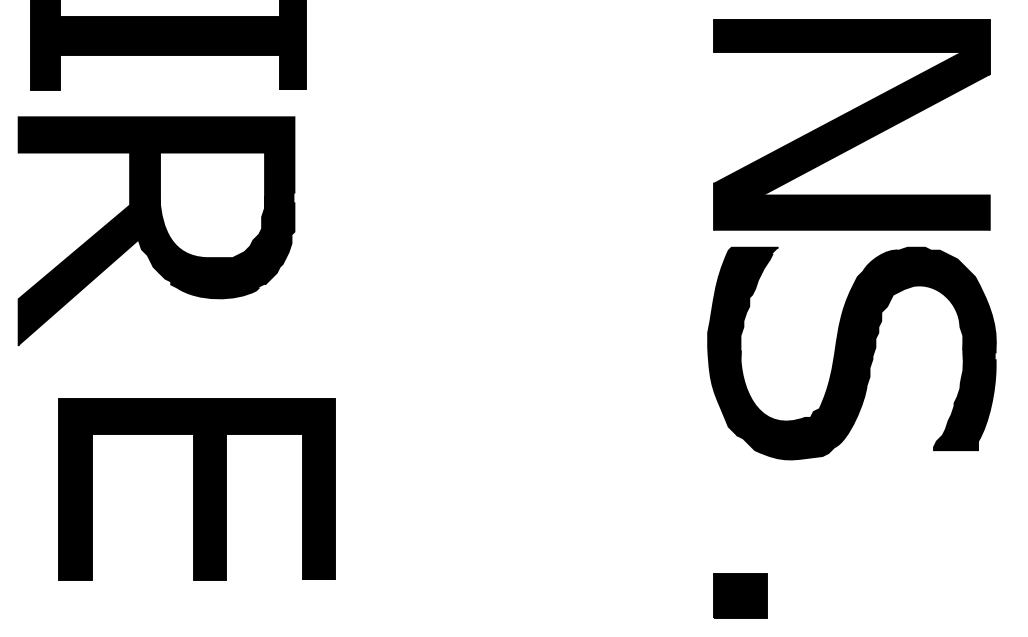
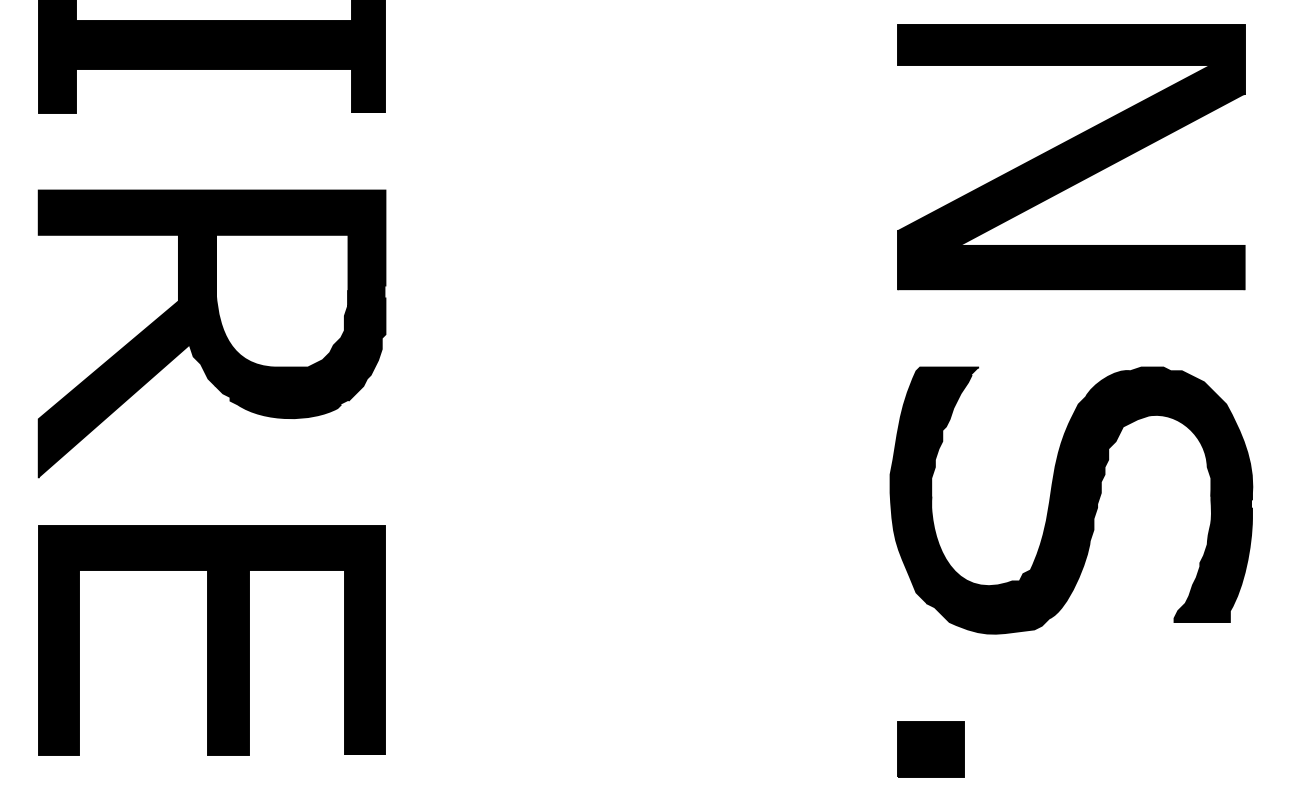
part: (156, 231) -> (211, 333), moved
part: (852, 353) -> (1071, 500), moved
part: (196, 489) -> (211, 640), moved

